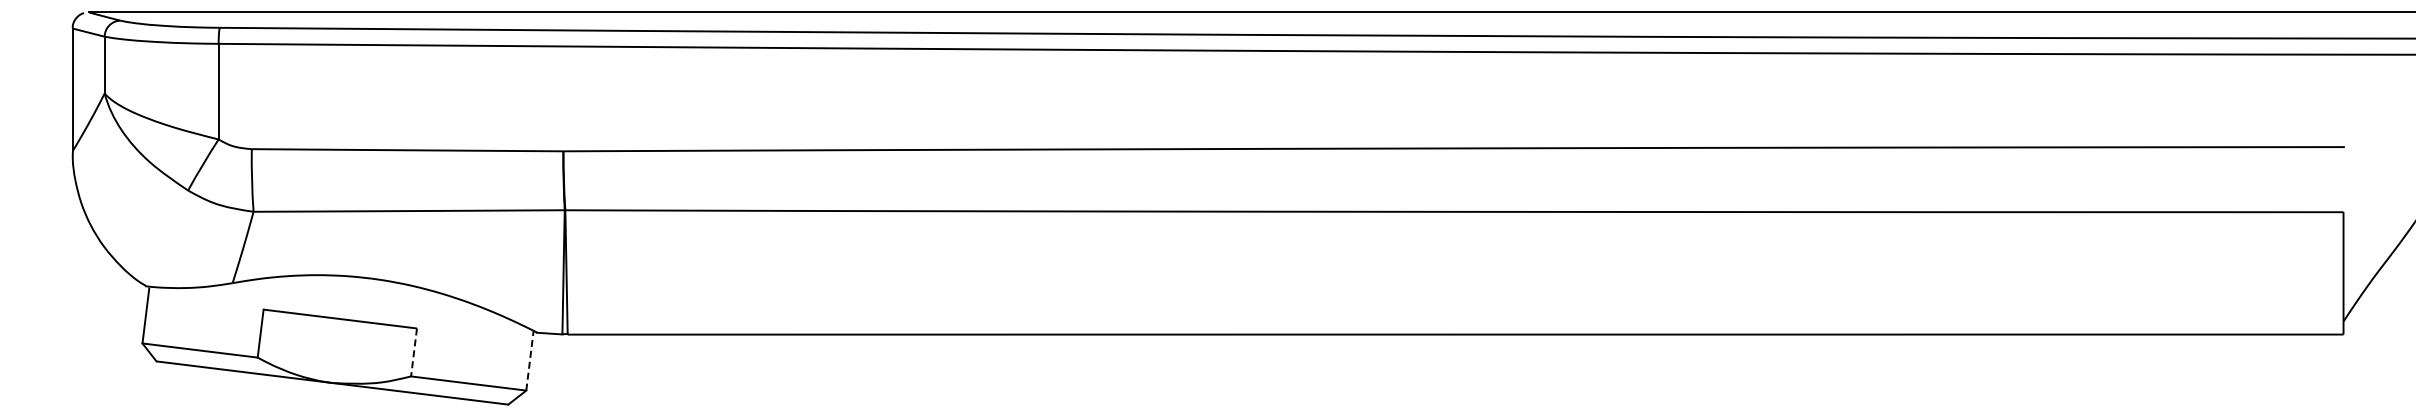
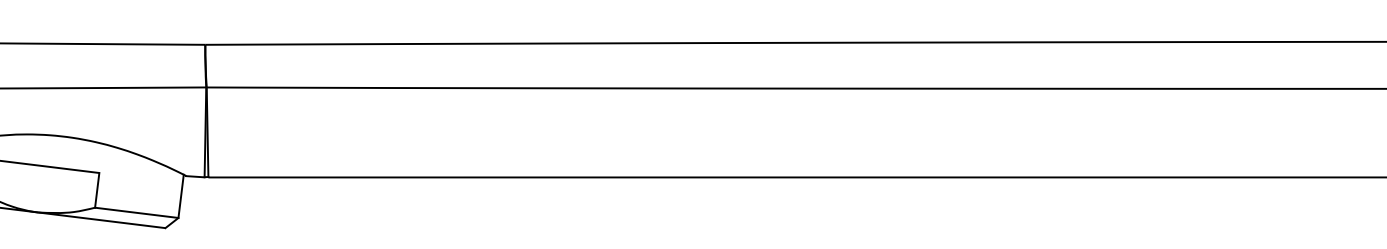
line: (413, 352) -> (96, 190), dashed -> solid
line: (530, 360) -> (181, 196), dashed -> solid

